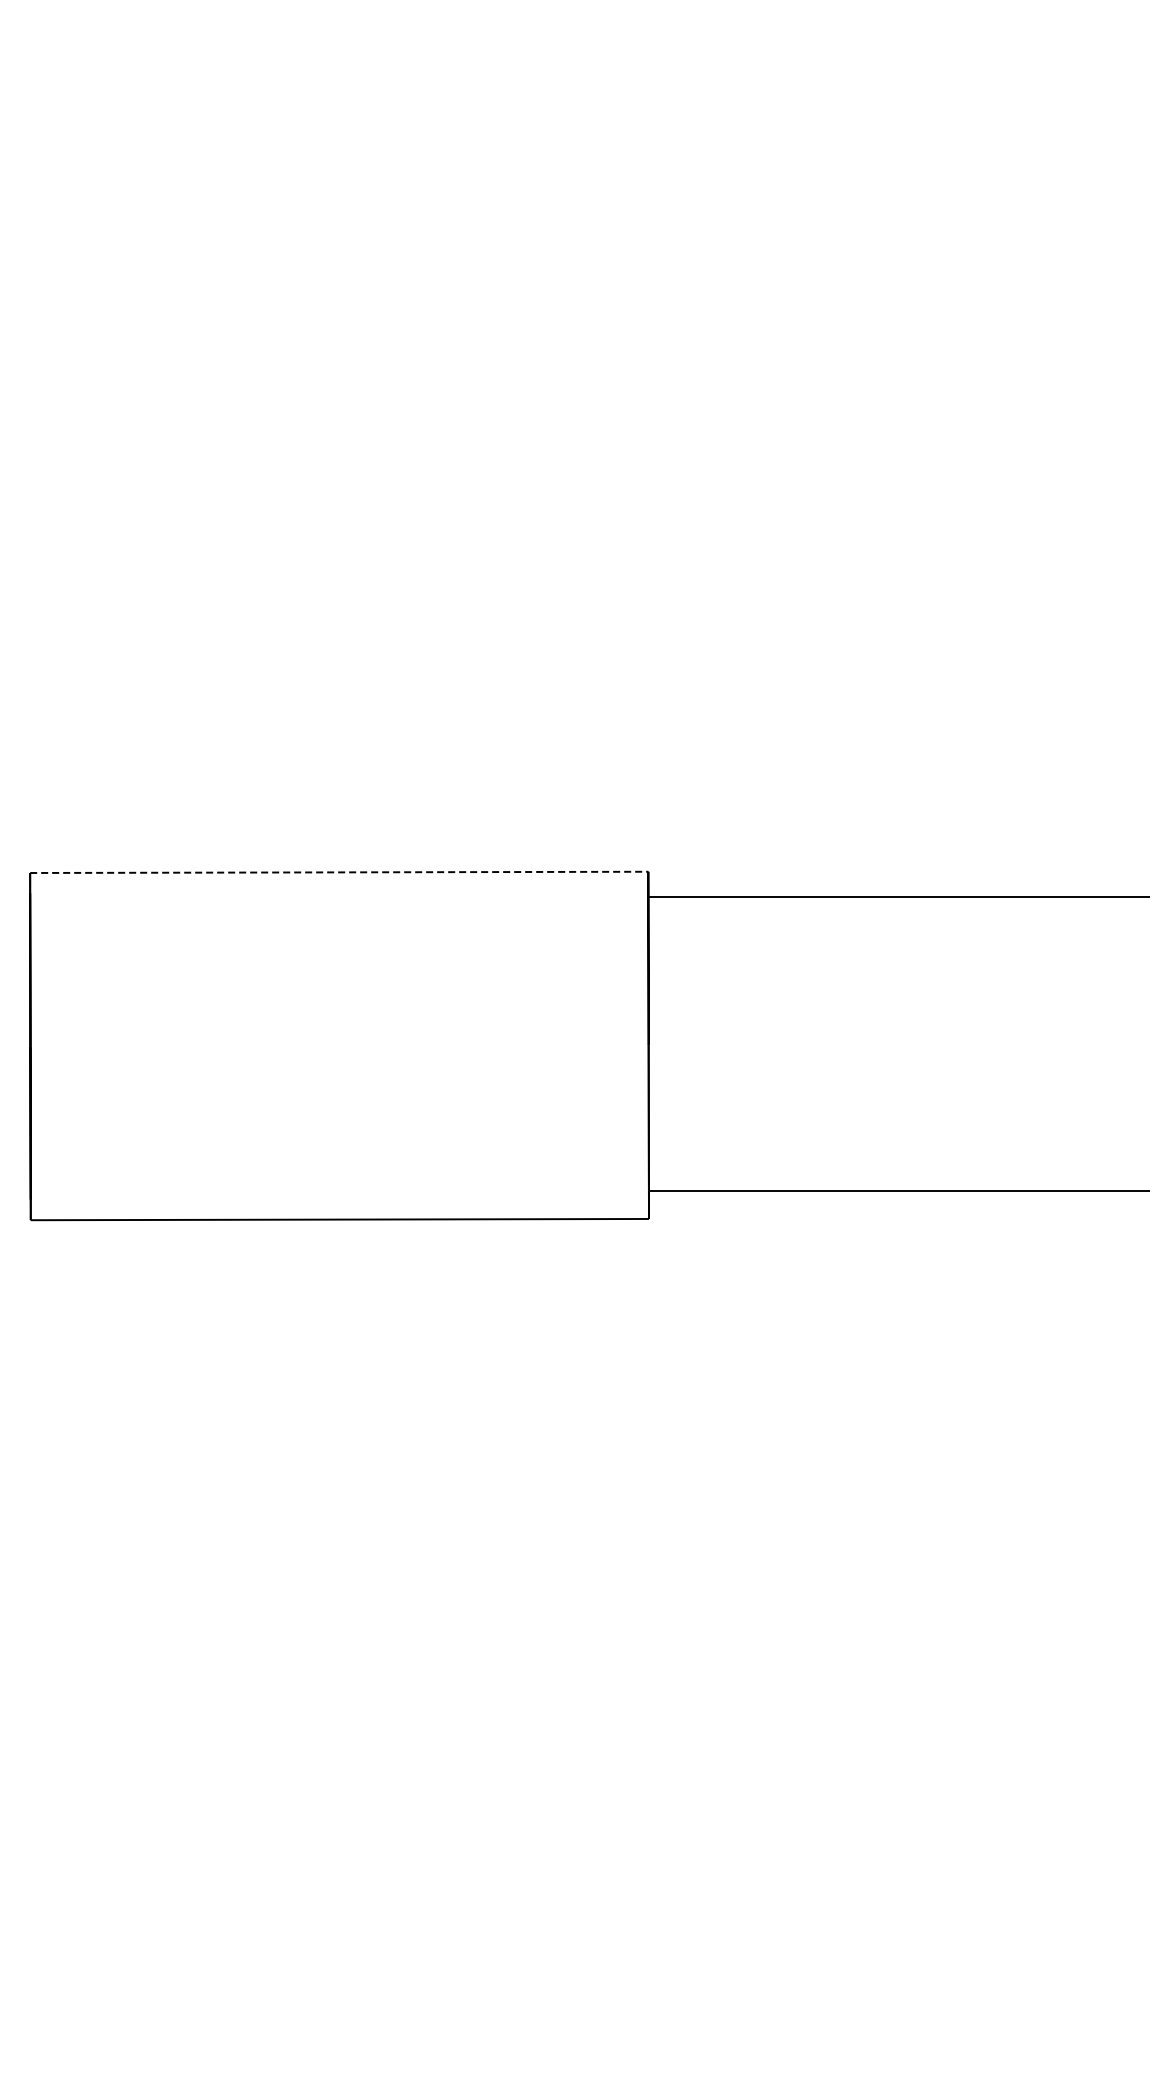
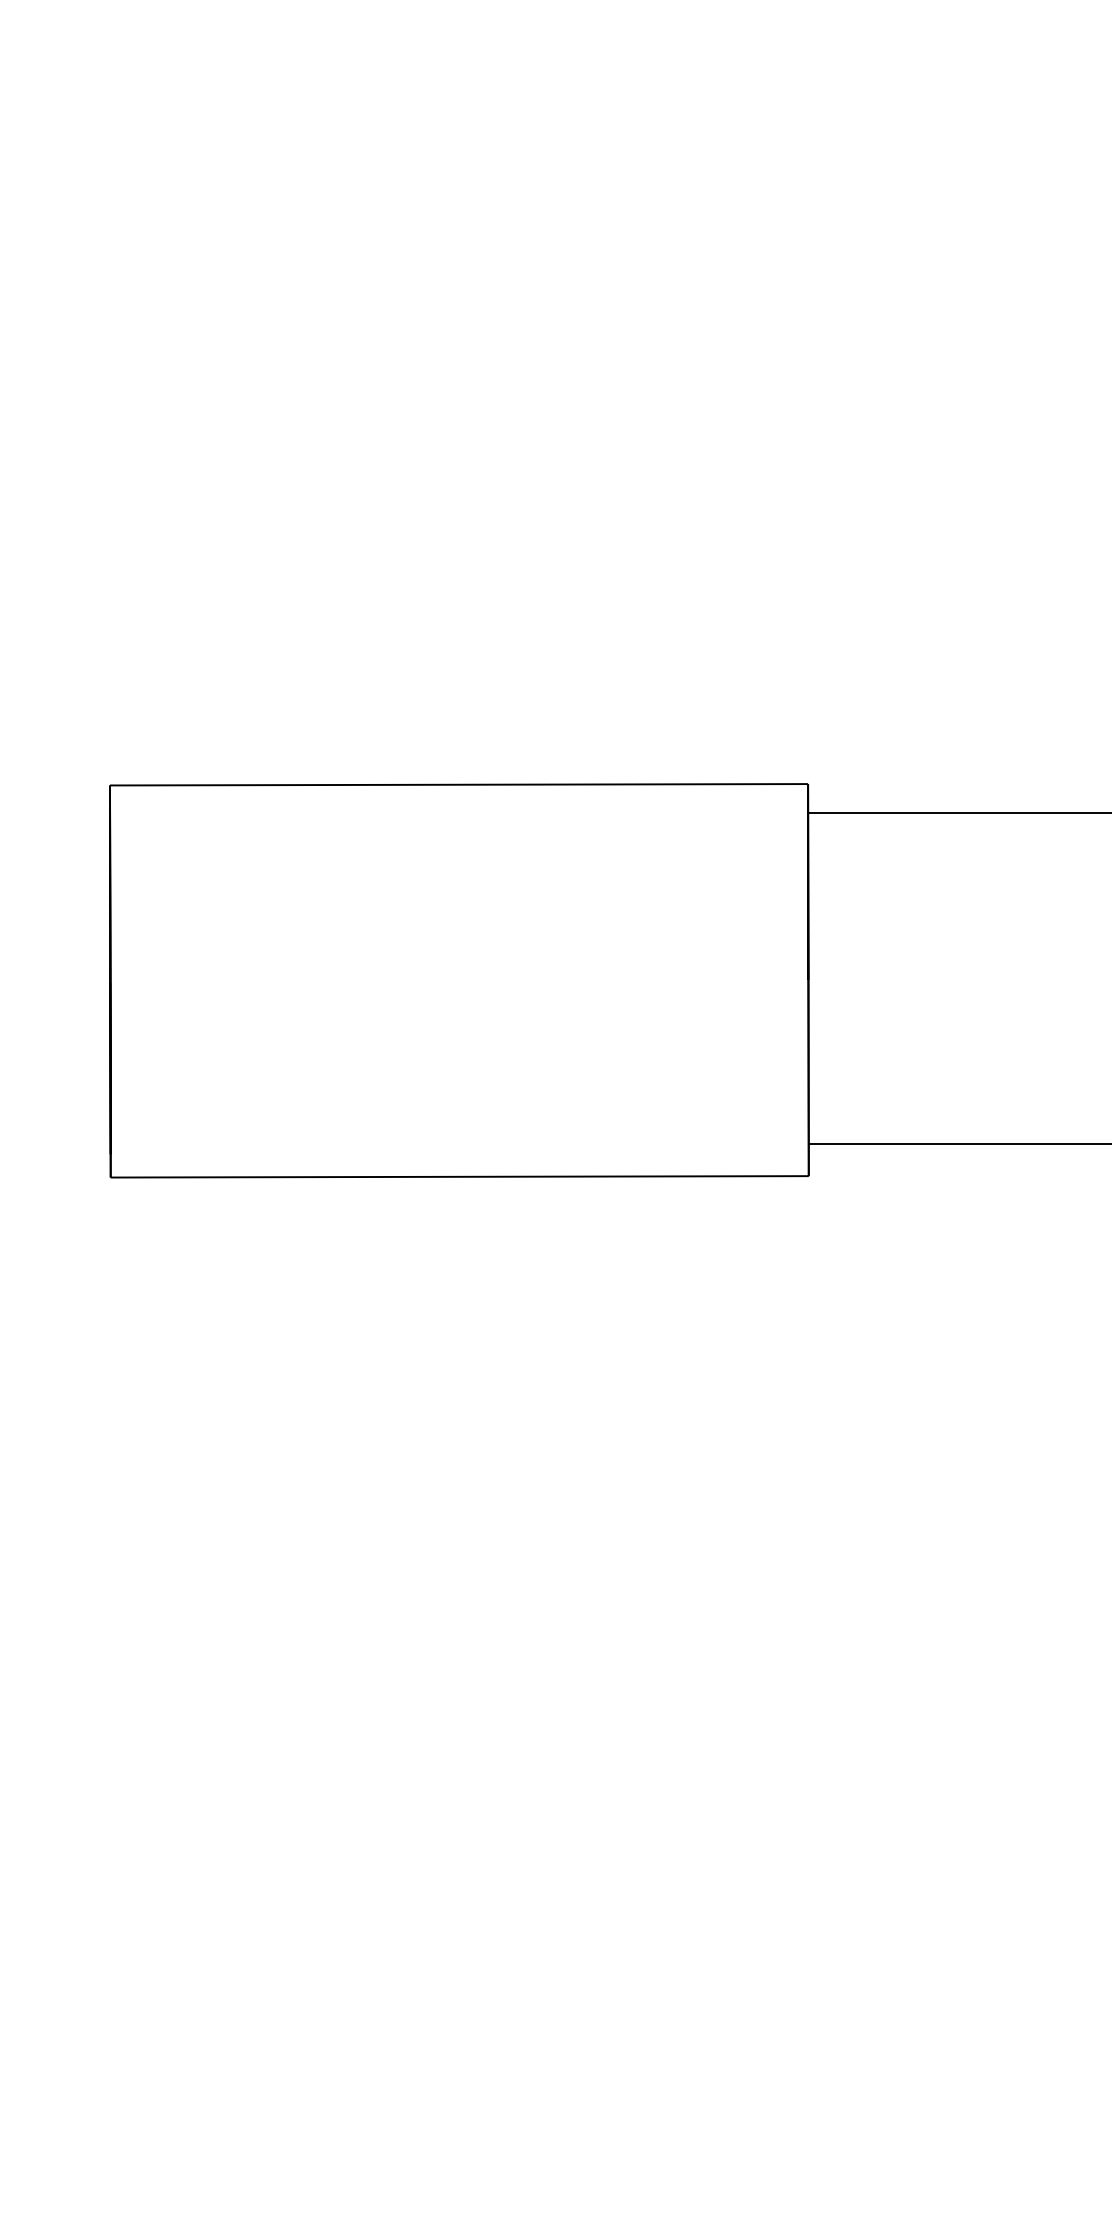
line: (339, 872) -> (459, 784), dashed -> solid

